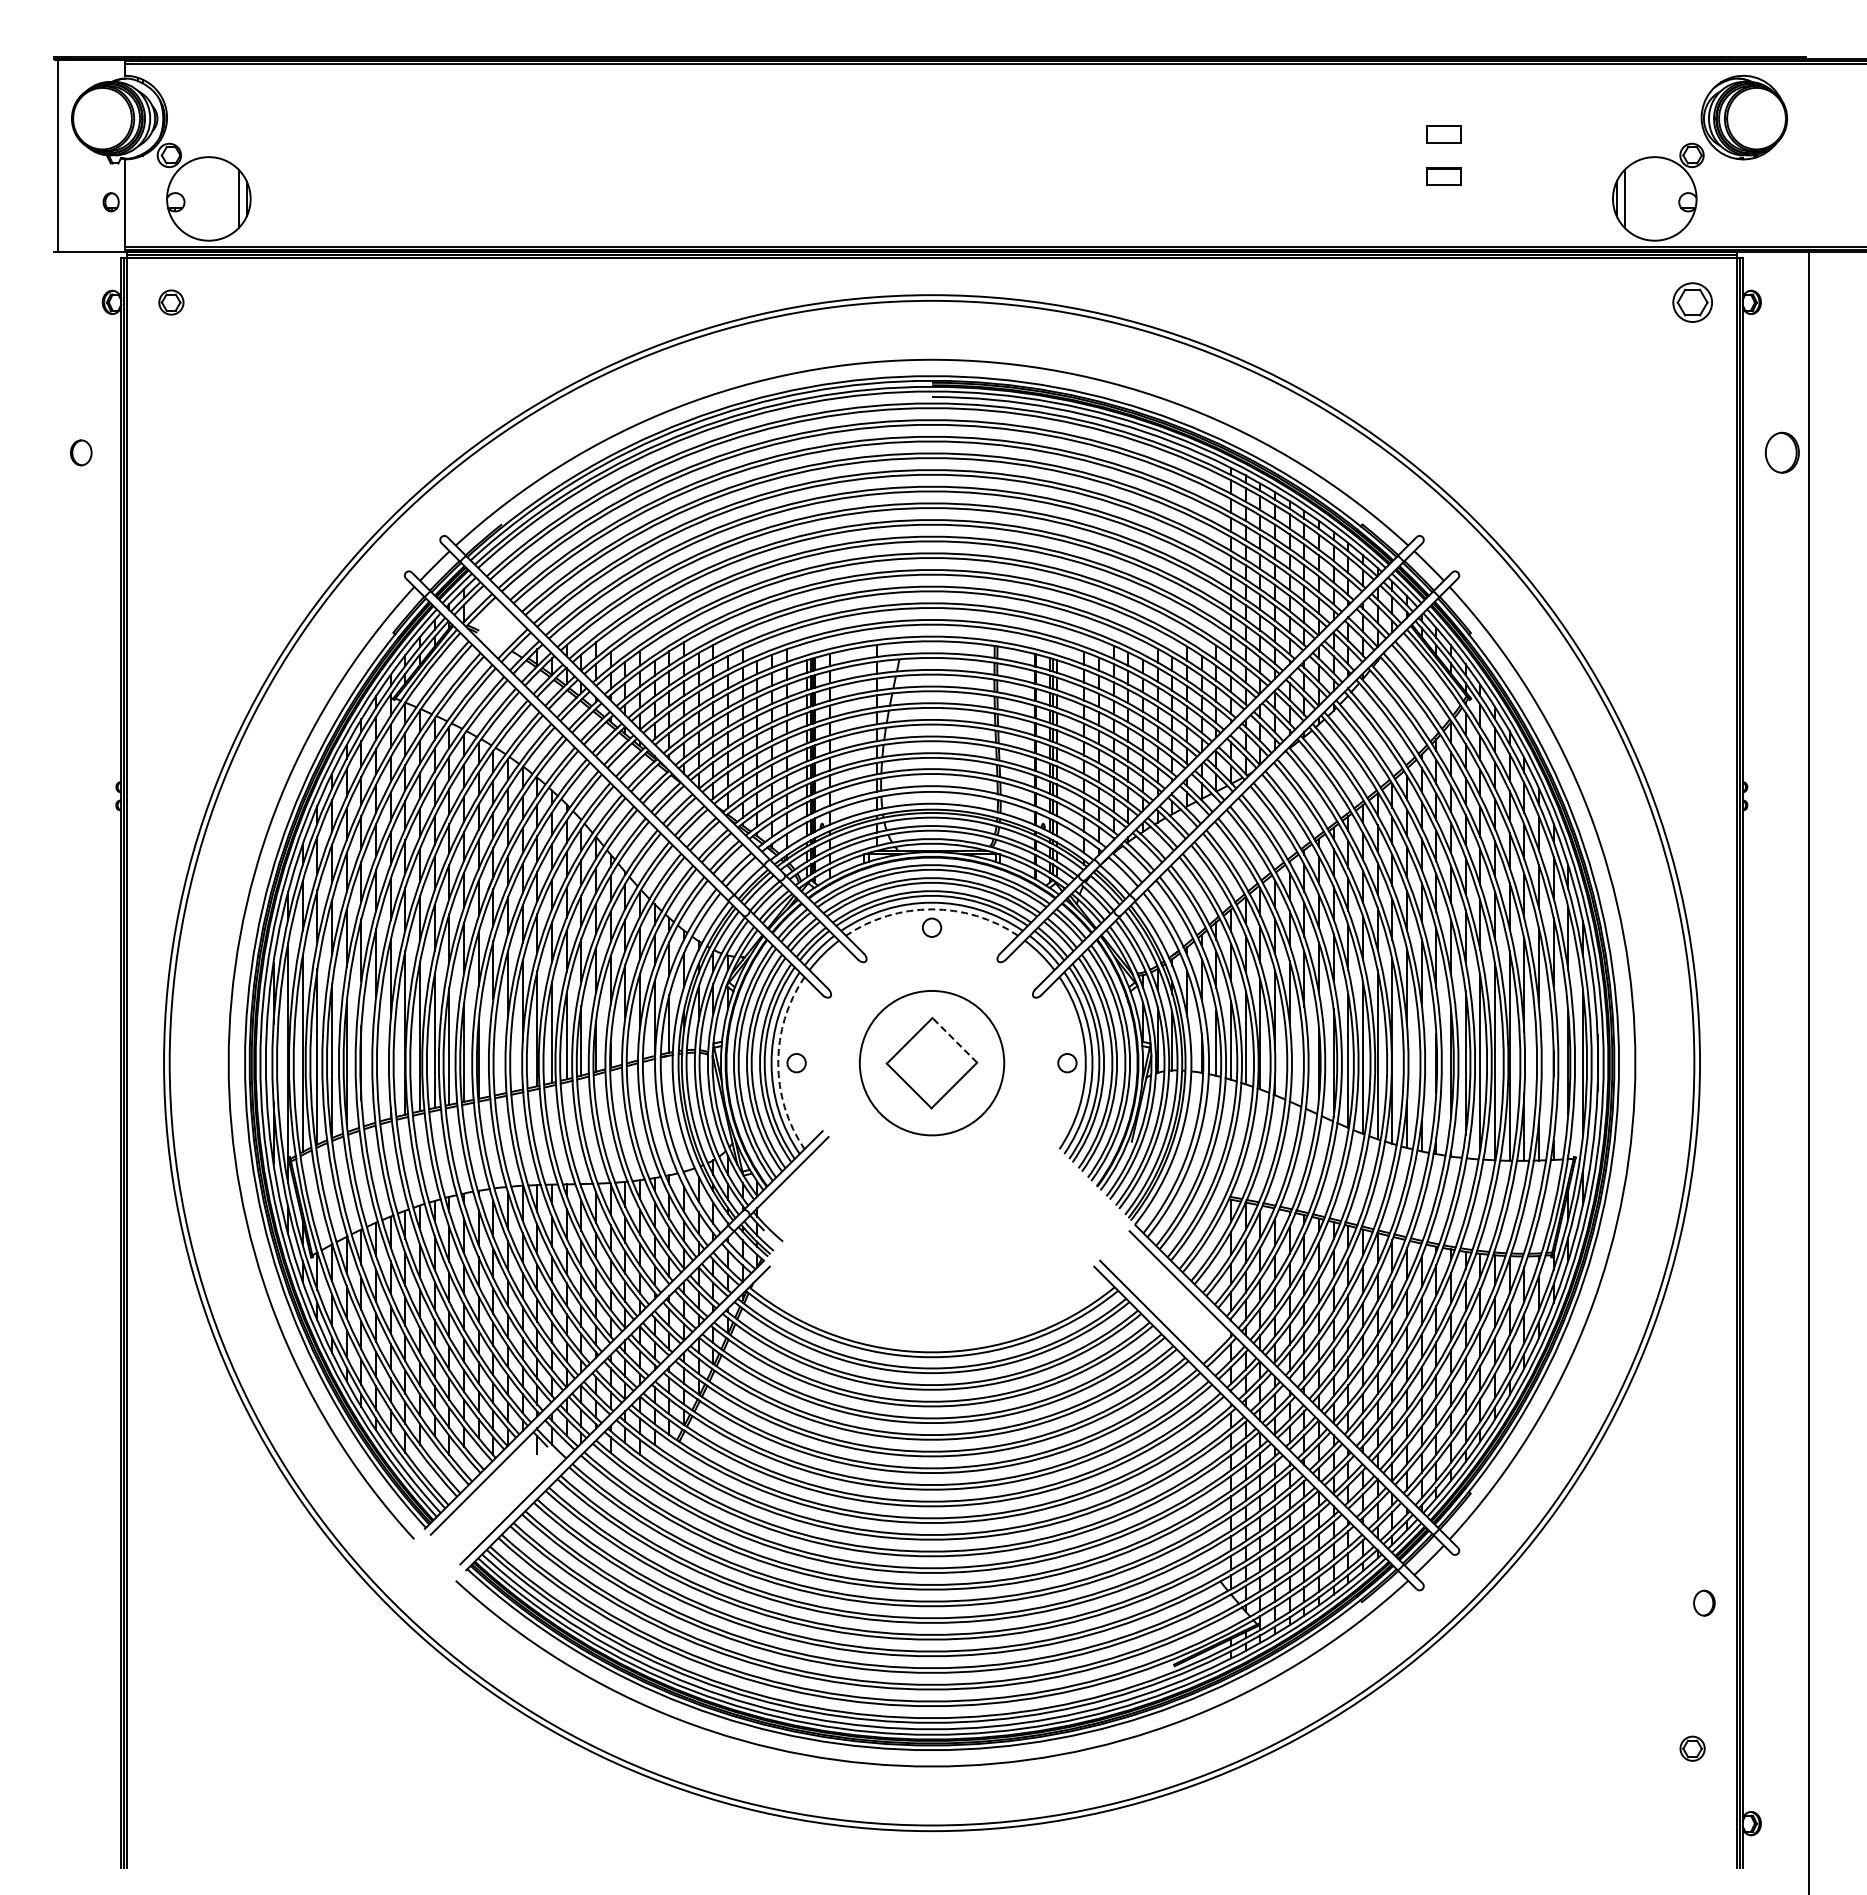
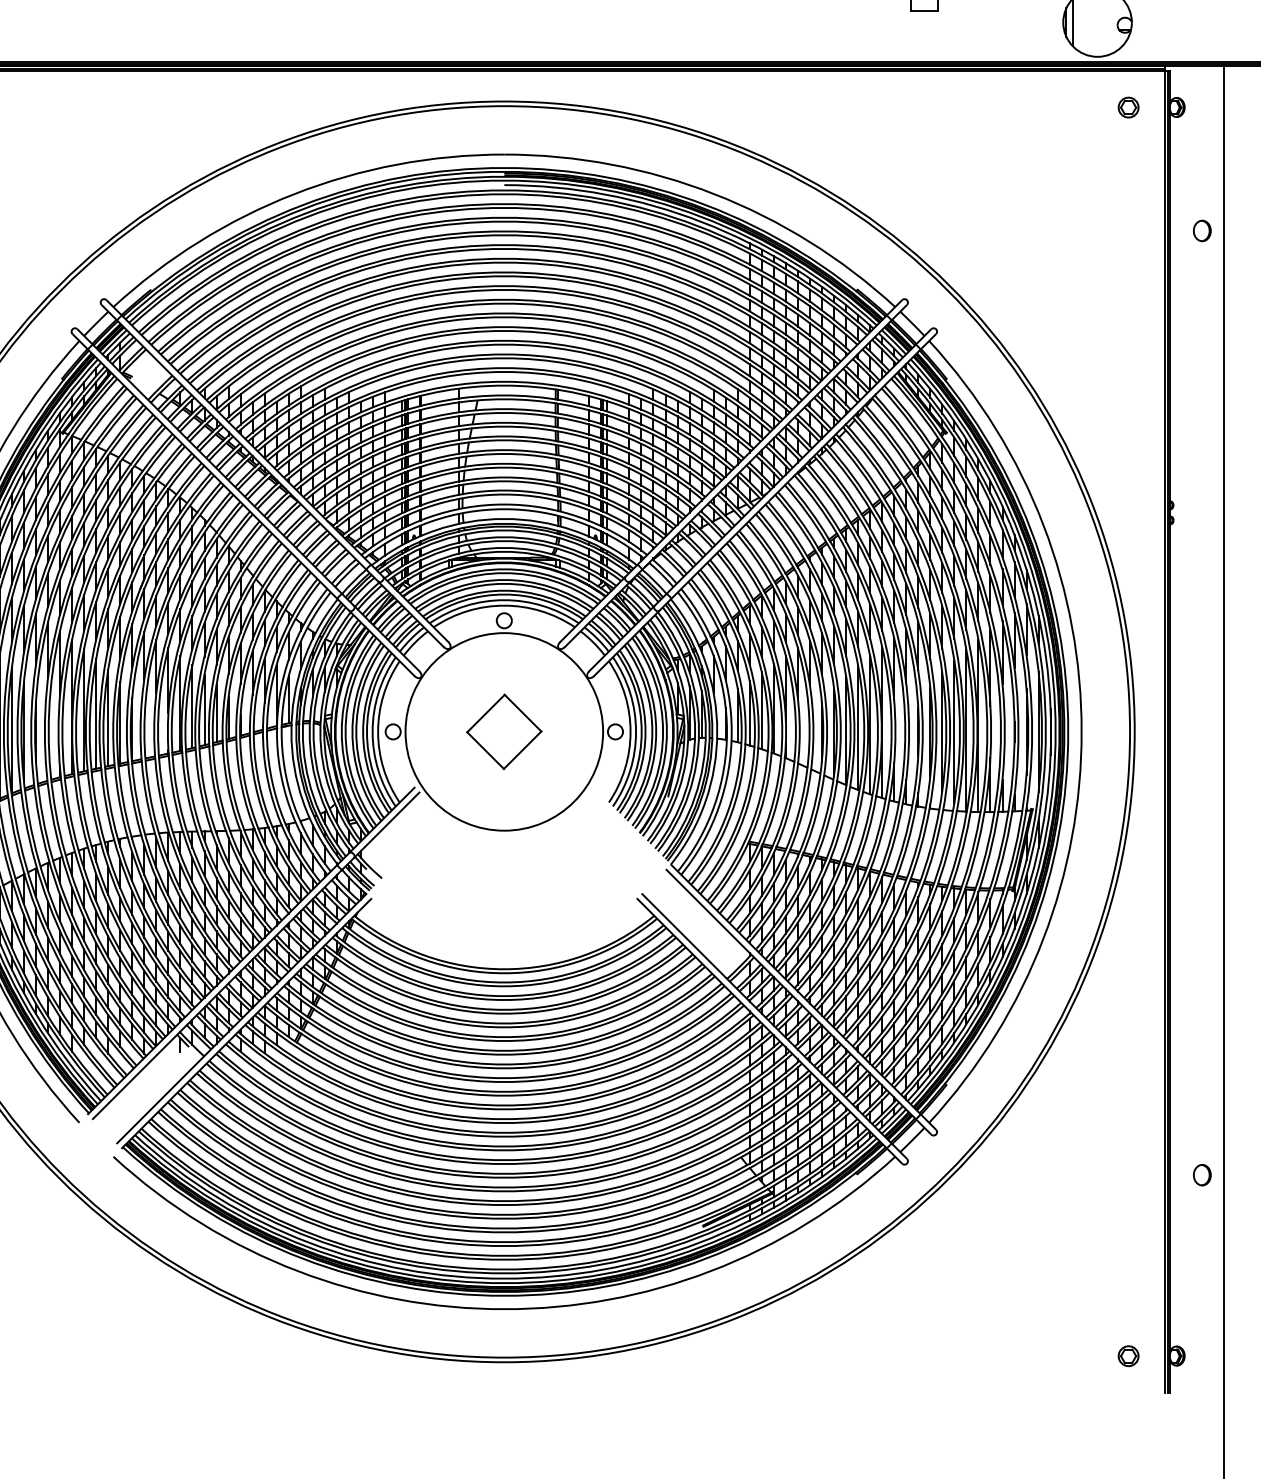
part: (1692, 302) -> (1128, 107), size x0.62
part: (1782, 452) -> (1202, 230), size x0.62
arc: (932, 909) -> (504, 605), dashed -> solid
line: (954, 1040) -> (522, 713), dashed -> solid
circle: (931, 1062) -> (503, 731), size x1.67
arc: (778, 1063) -> (378, 732), dashed -> solid
part: (1704, 1602) -> (1202, 1174), moved
part: (1692, 1748) -> (1128, 1355), moved

